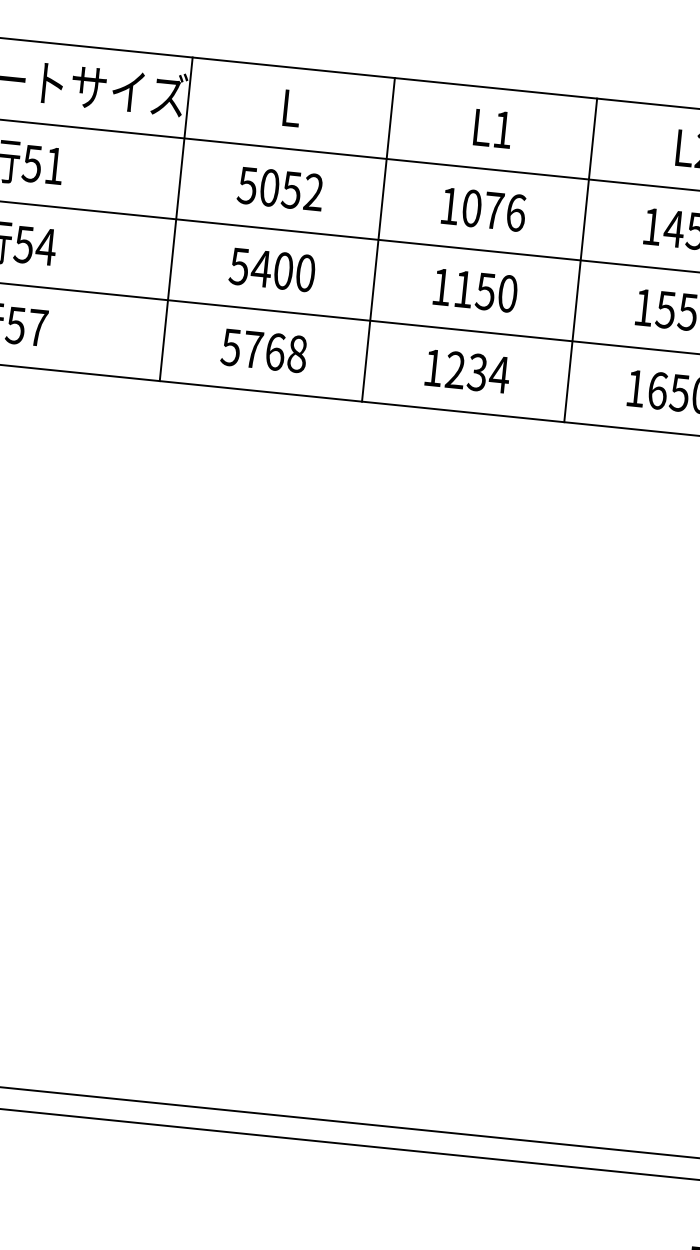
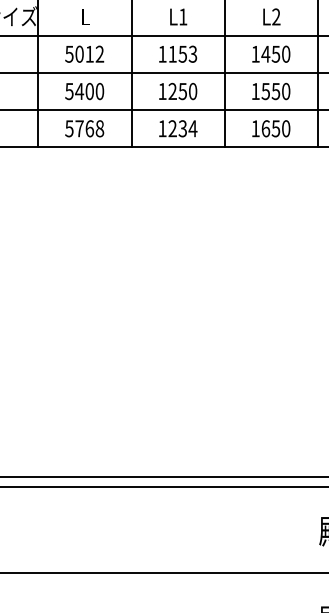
text: (291, 190) -> (89, 54), 5052 -> 5012
text: (493, 208) -> (182, 53), 1076 -> 1153
text: (463, 287) -> (172, 90), 1150 -> 1250

